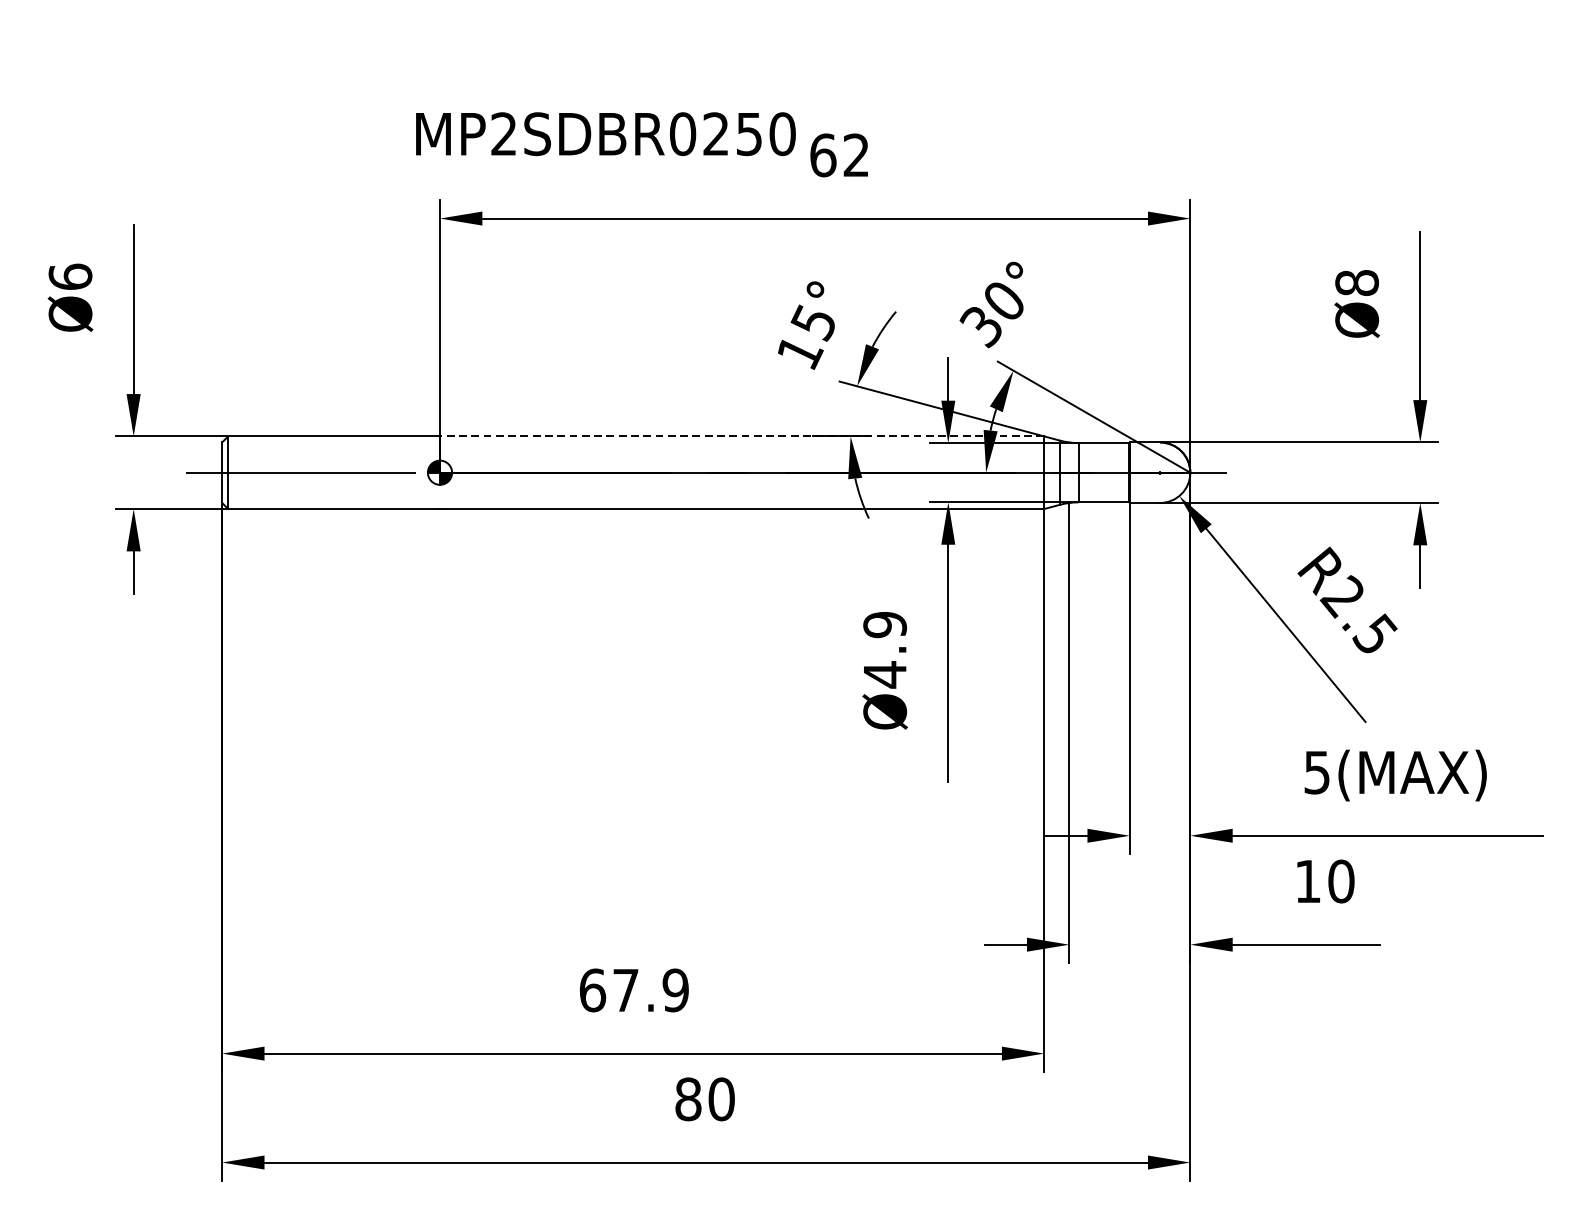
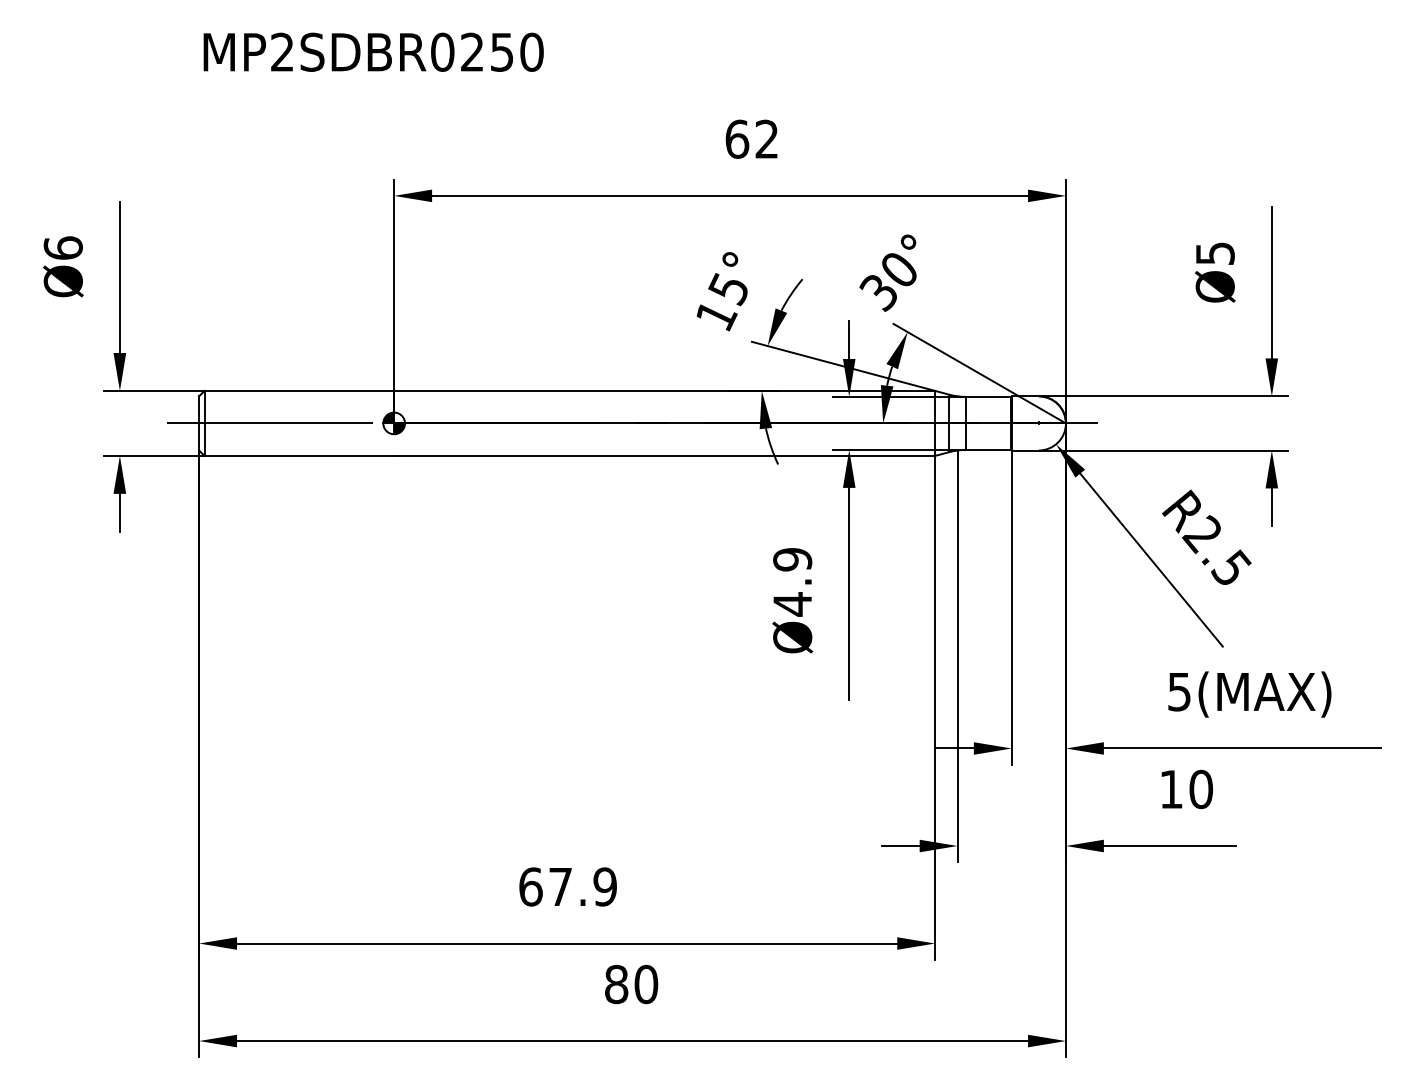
text: (605, 133) -> (373, 51), moved
text: (1356, 282) -> (1214, 253), Ø8 -> Ø5
line: (741, 435) -> (664, 390), dashed -> solid

